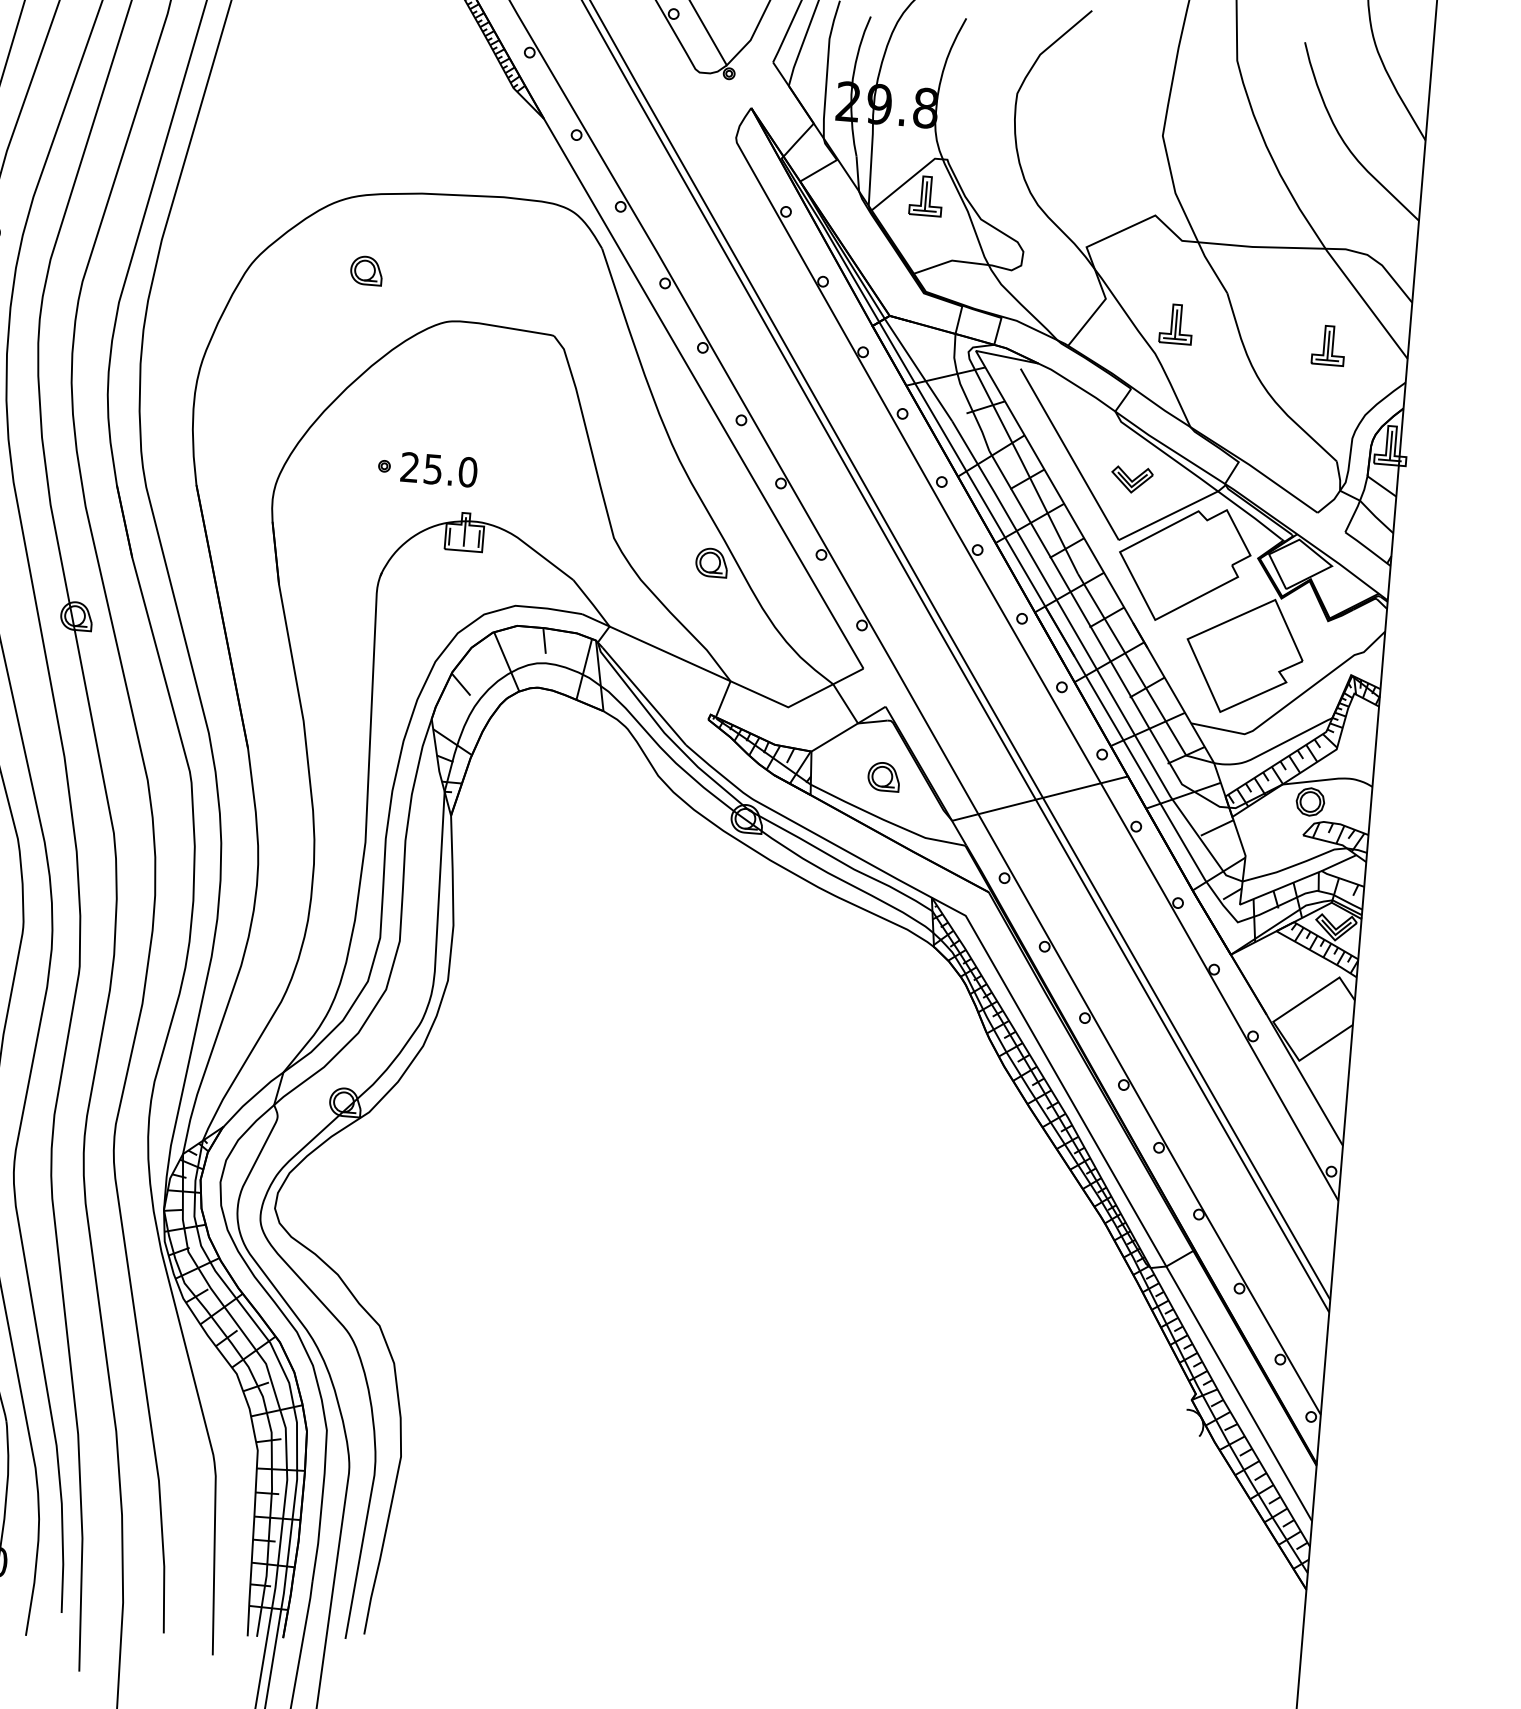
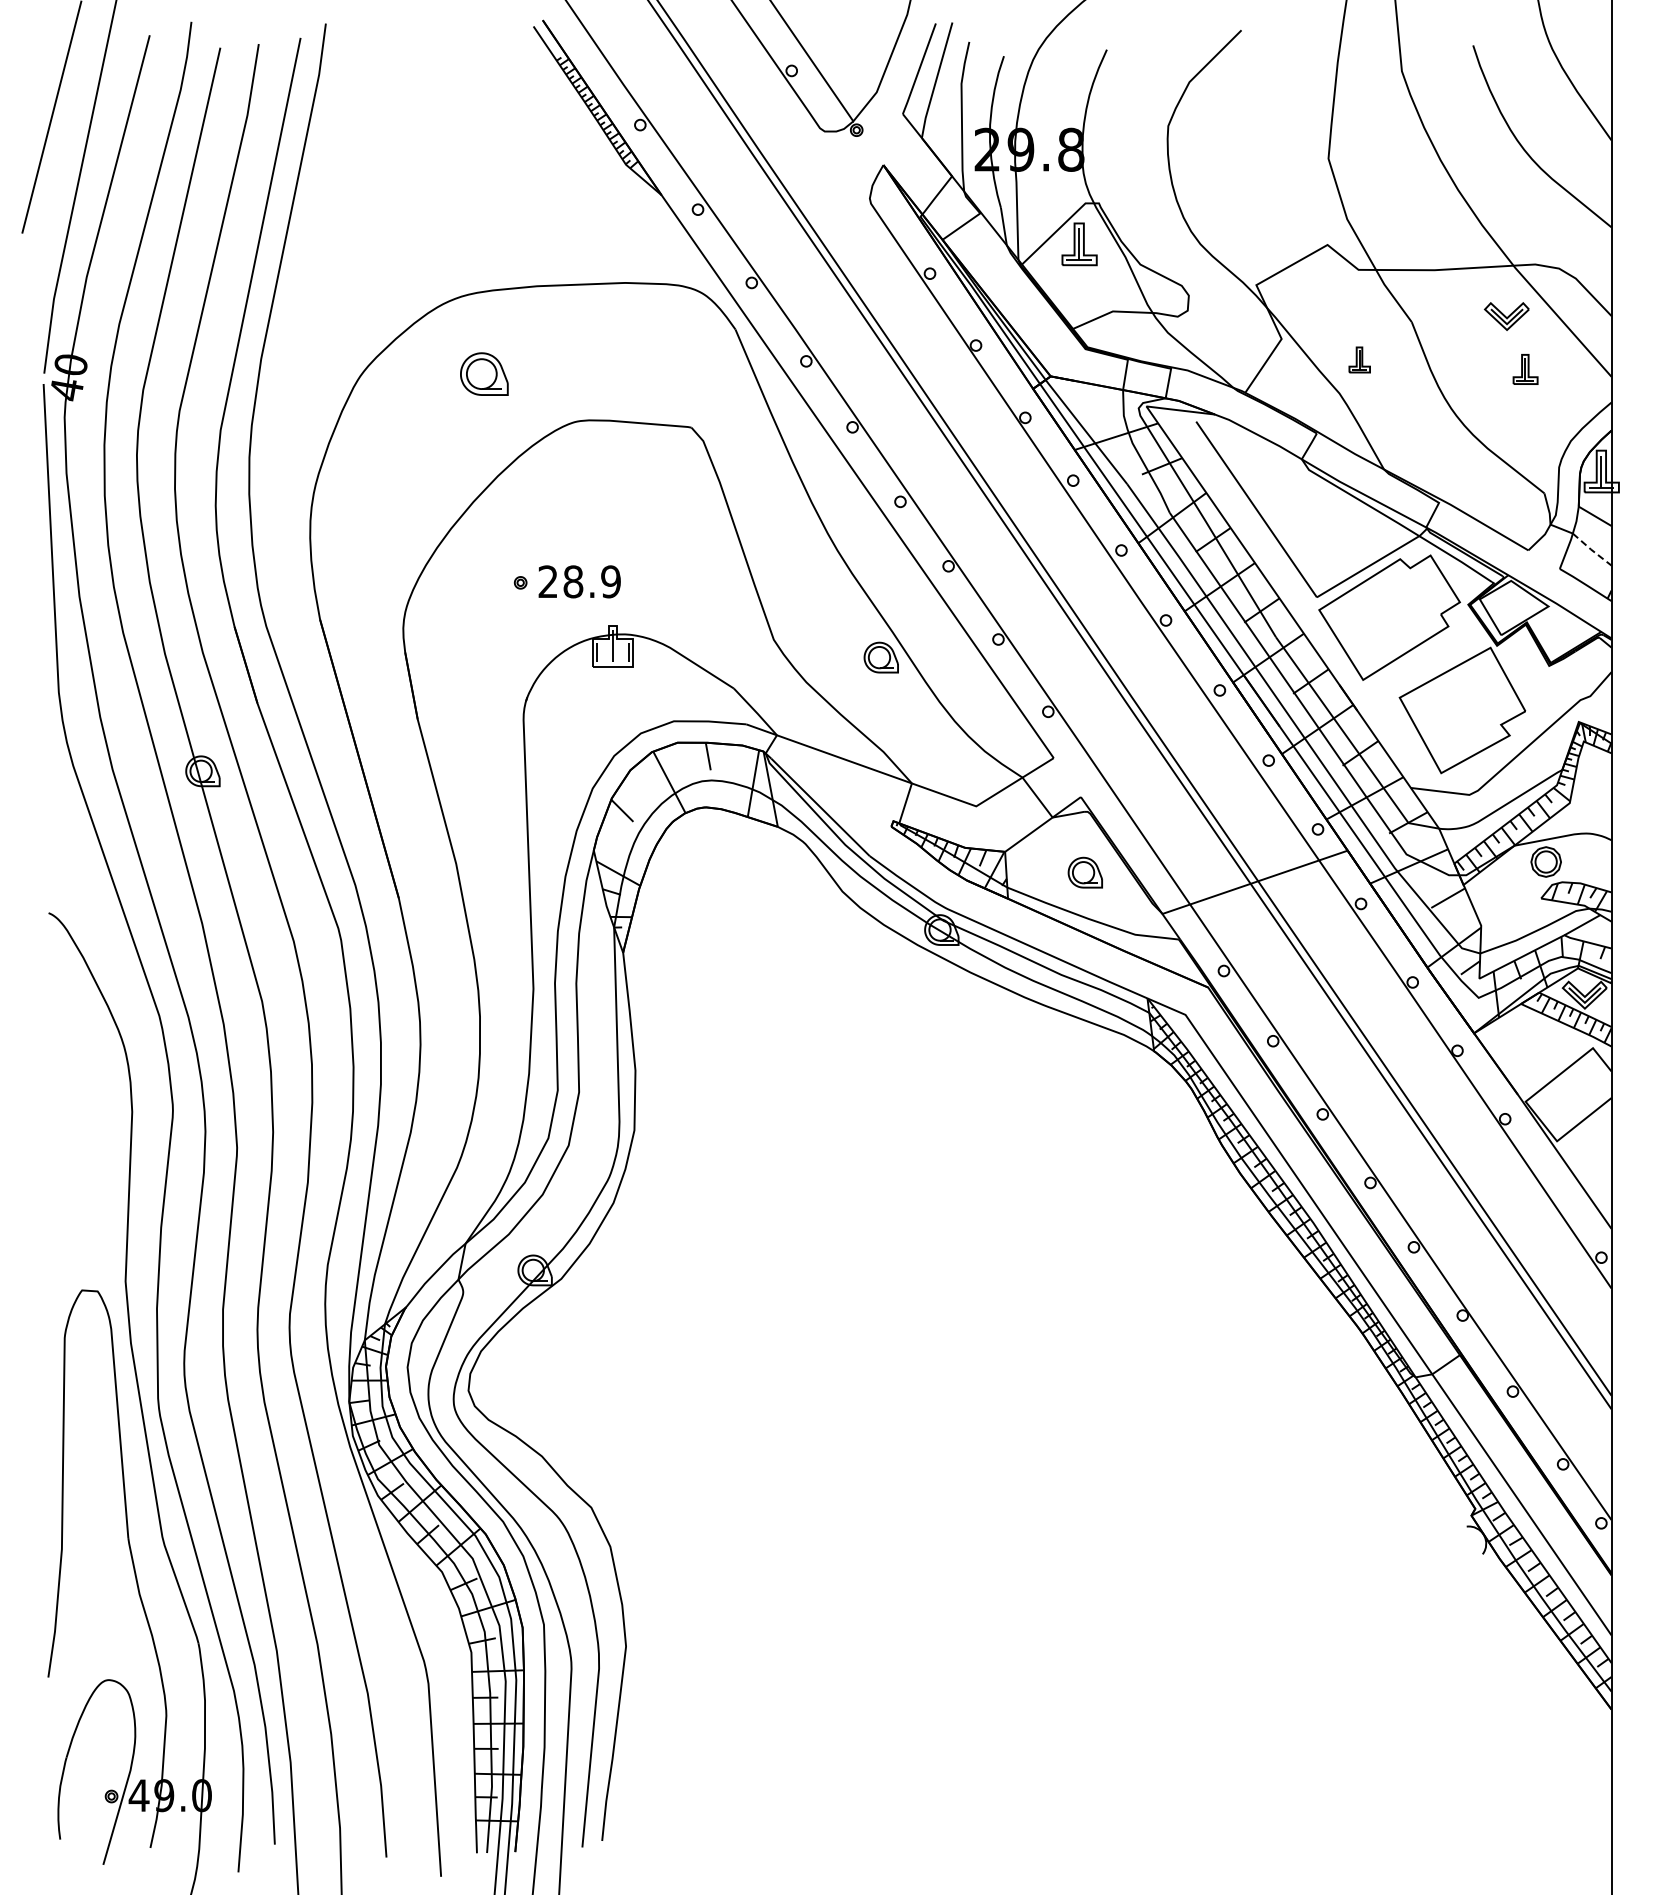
part: (366, 270) -> (483, 373), size x1.4
part: (1176, 323) -> (1359, 359), size x0.6
part: (1328, 345) -> (1525, 369), size x0.7
text: (450, 470) -> (591, 581), 25.0 -> 28.9
part: (1131, 479) -> (1506, 316), moved
line: (1375, 517) -> (1591, 550), solid -> dashed

